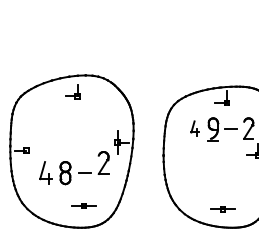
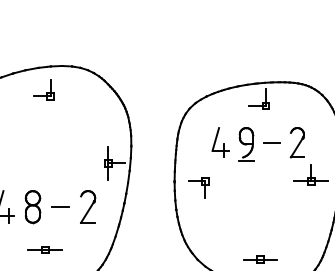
part: (194, 128) -> (219, 142), size x1.43
part: (179, 159) -> (197, 187), added
part: (103, 162) -> (87, 206), moved
part: (83, 205) -> (44, 249), moved

